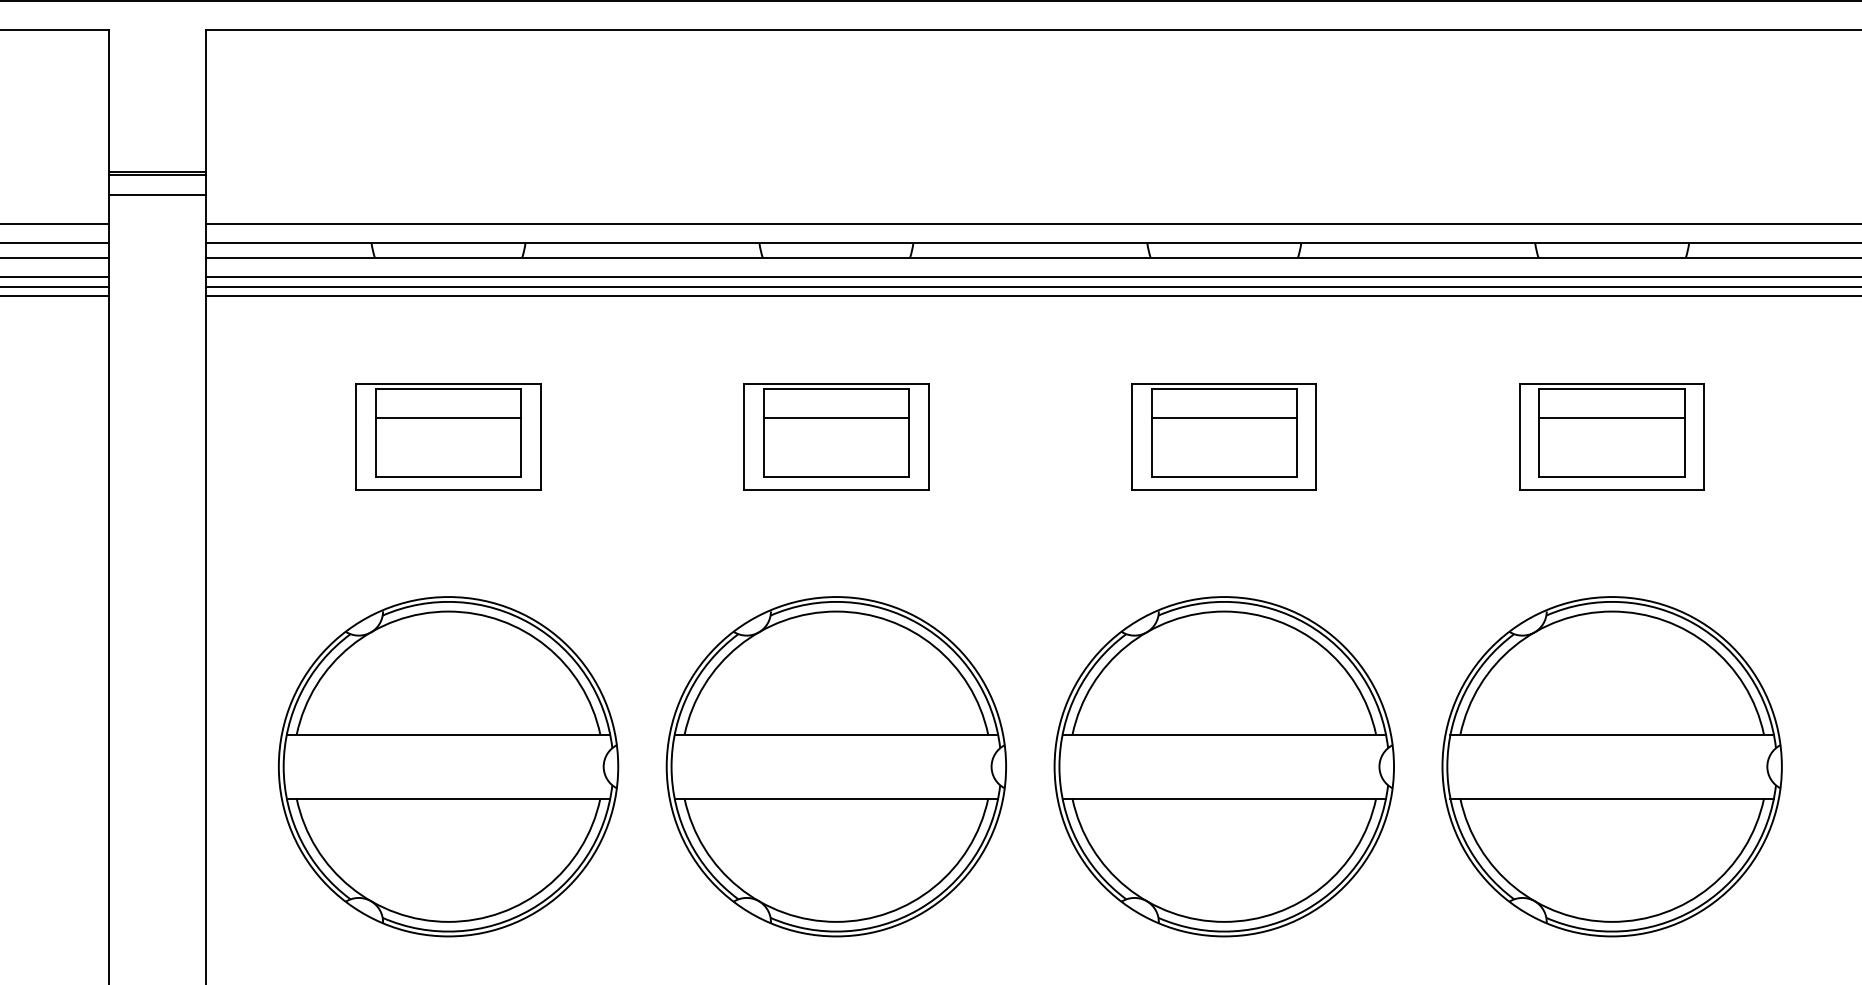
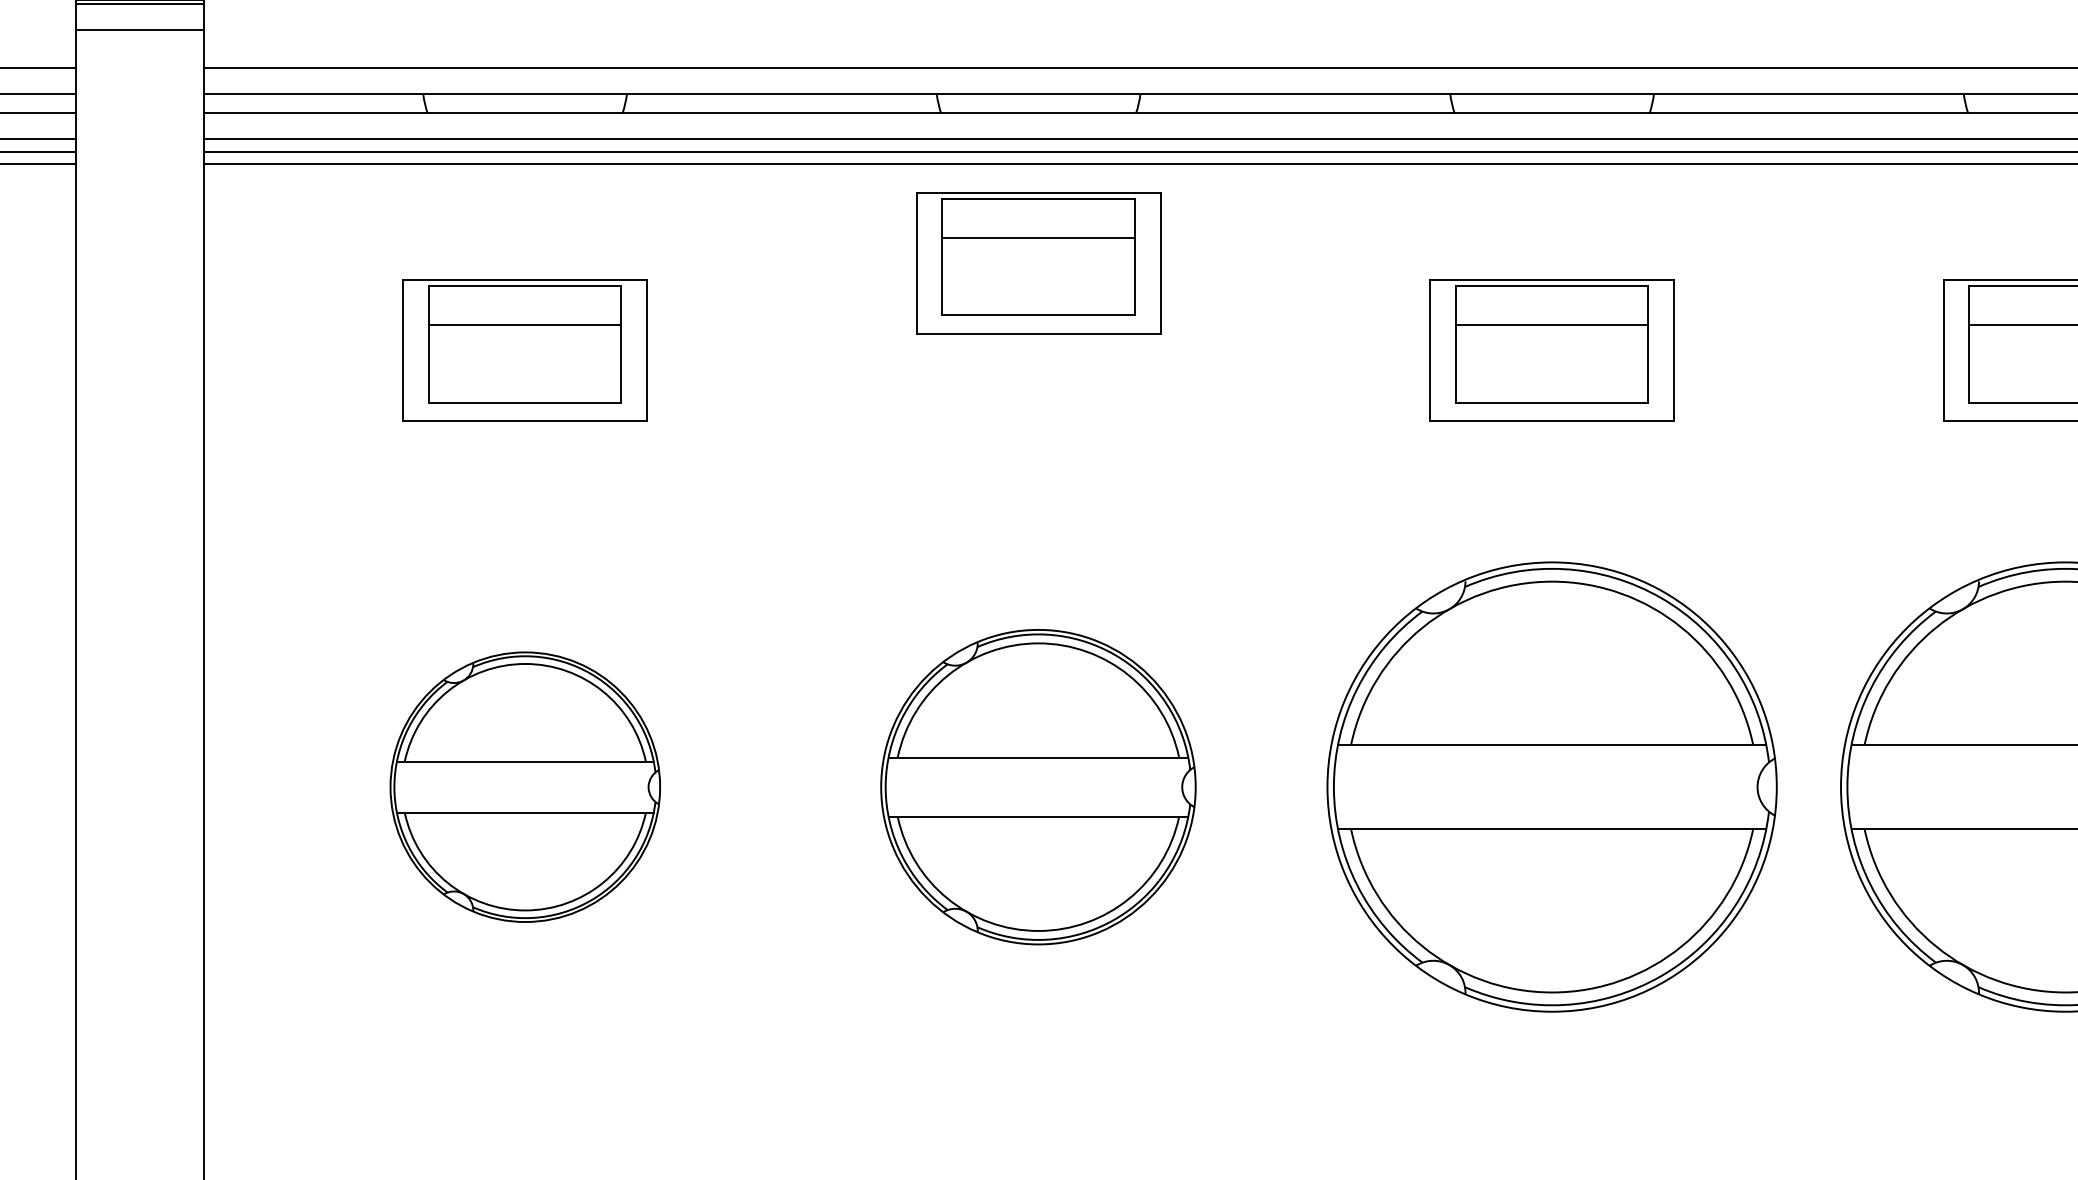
part: (836, 436) -> (1038, 262), moved
part: (448, 766) -> (525, 786), size x0.6
part: (835, 766) -> (1037, 786), size x0.7

